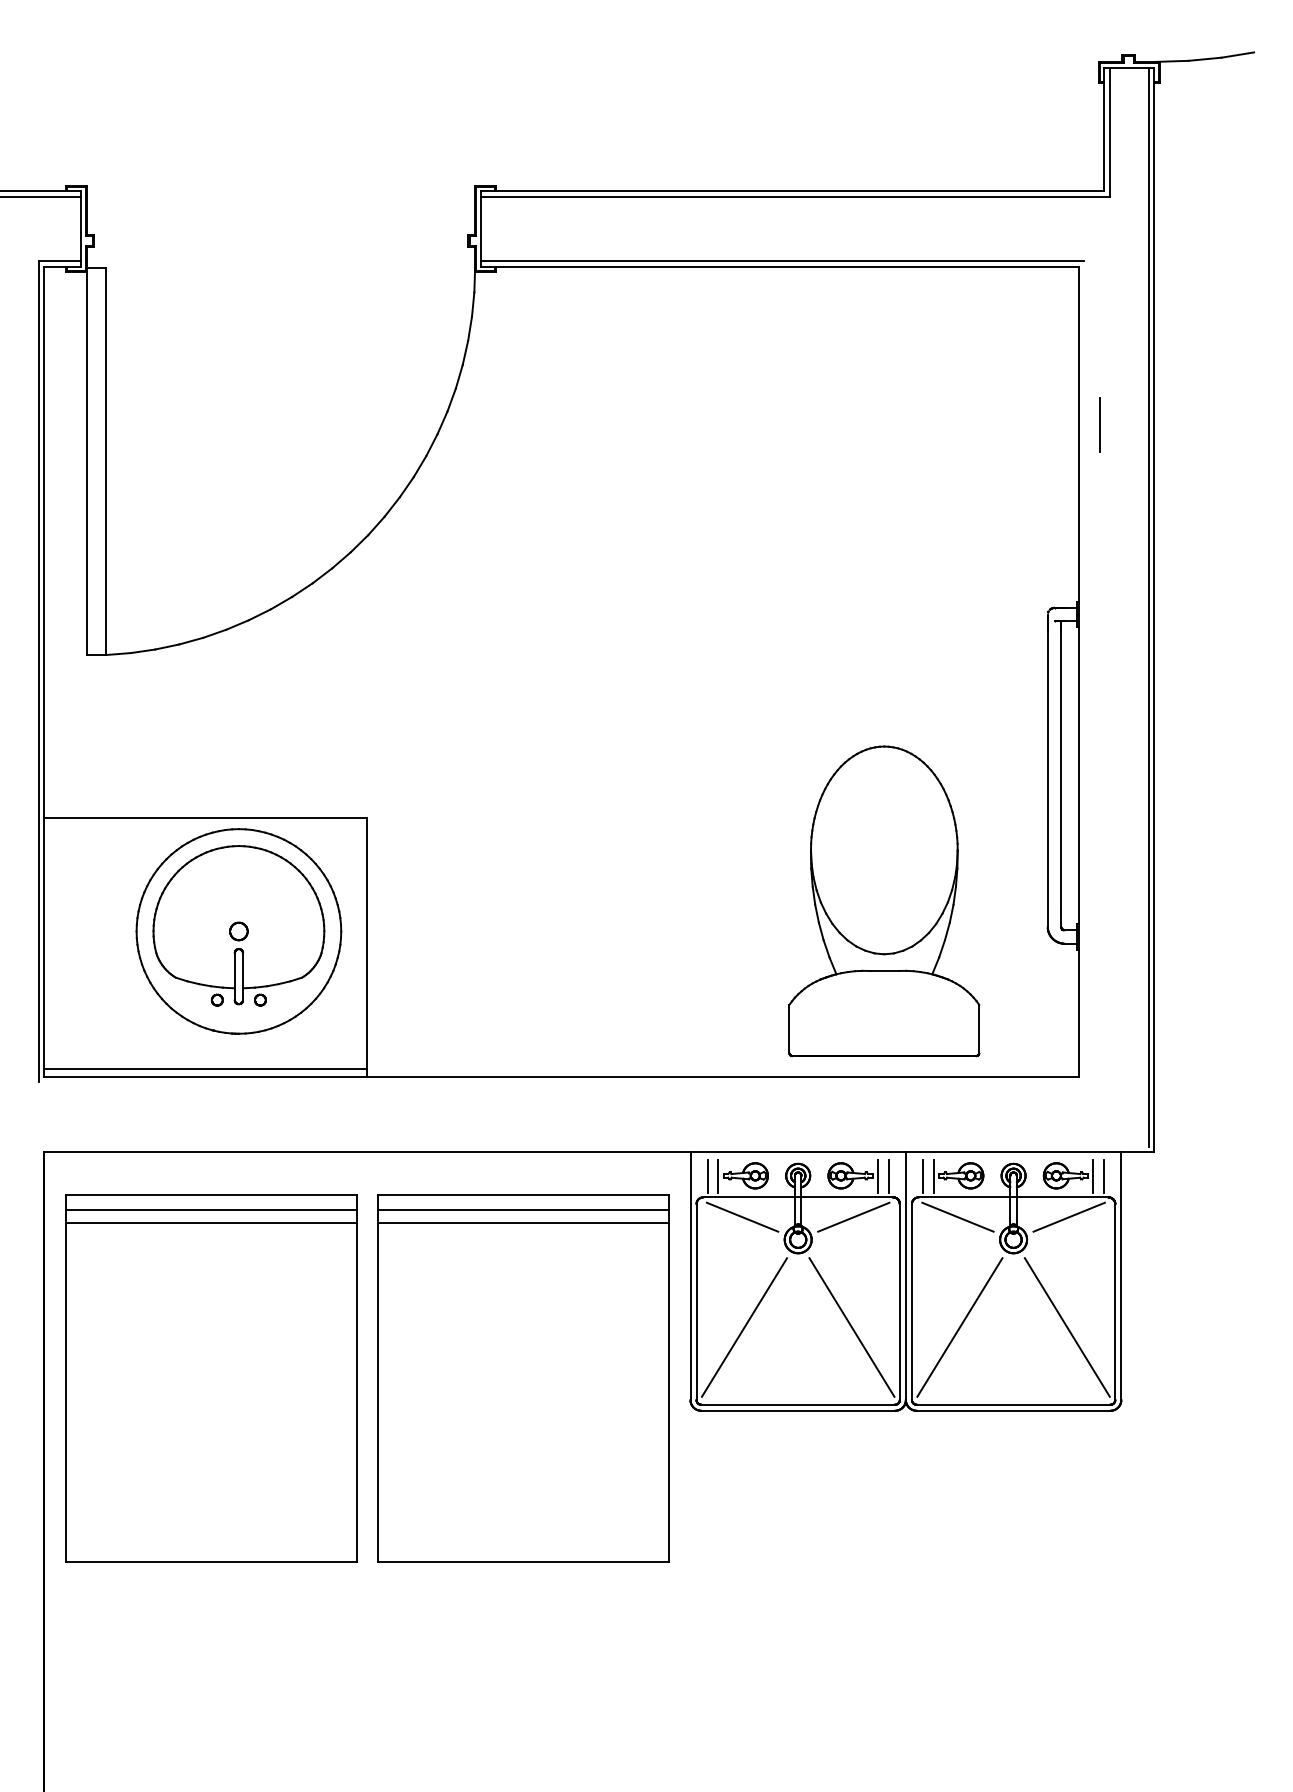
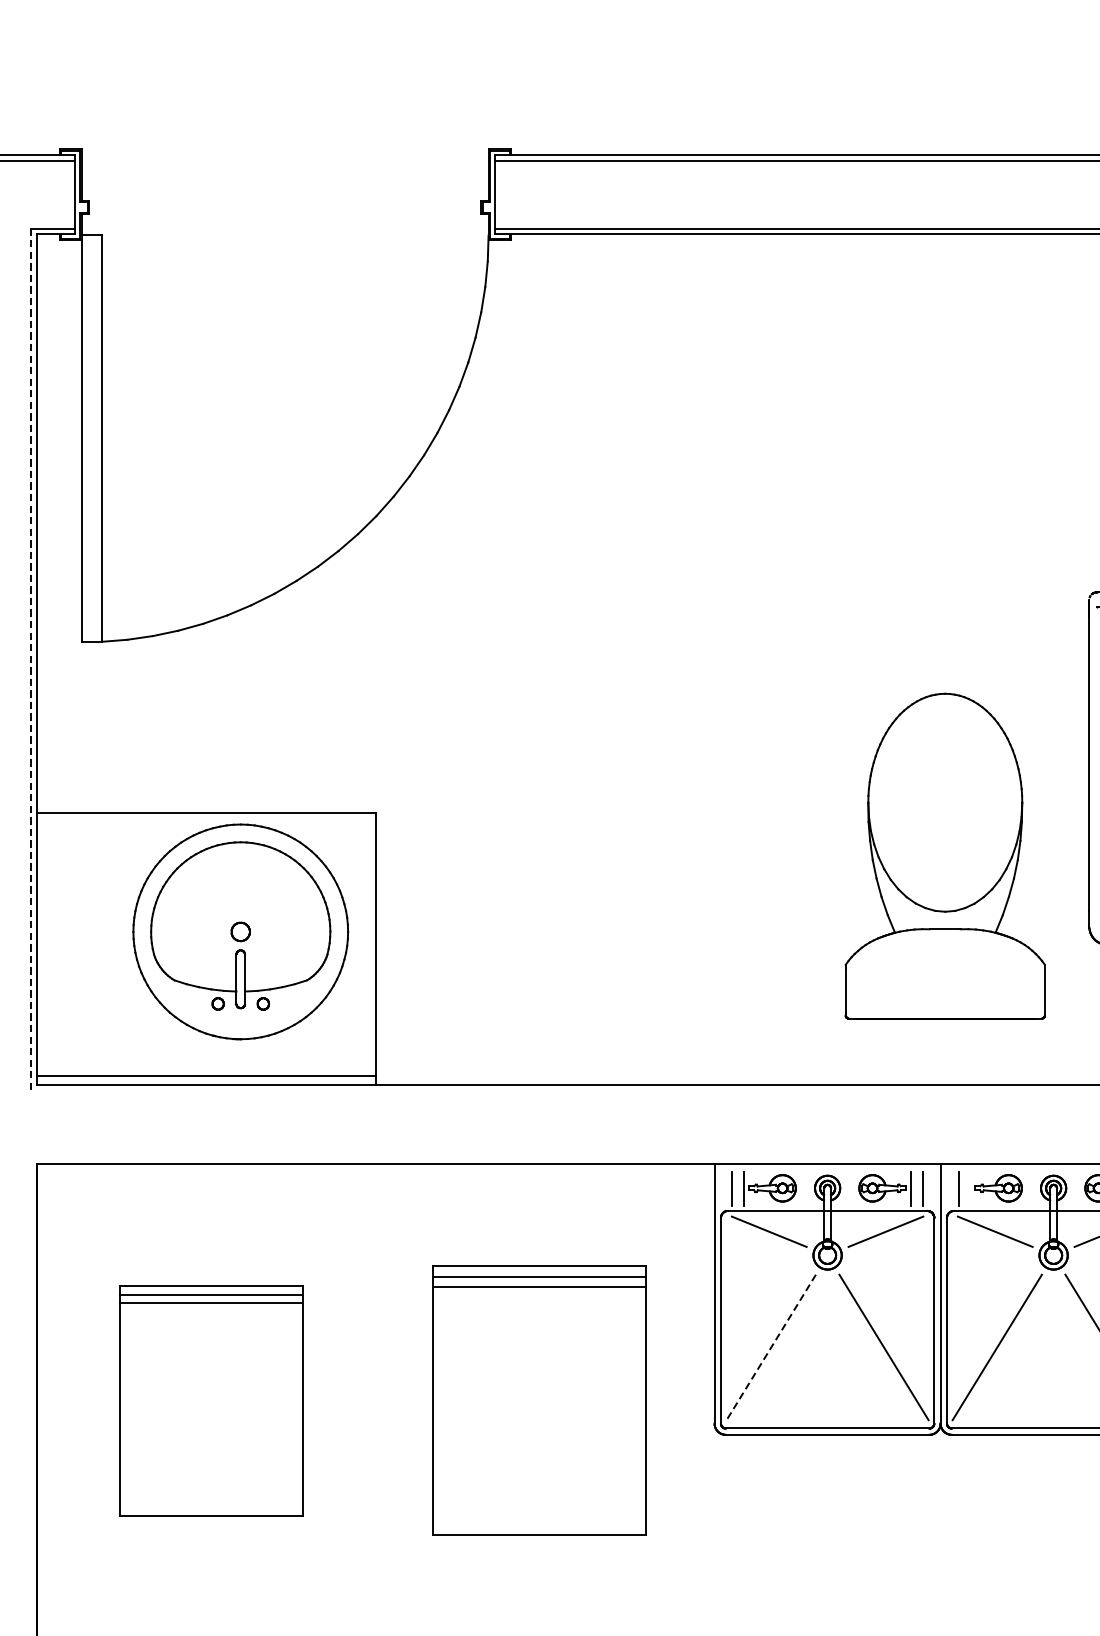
line: (38, 671) -> (30, 659), solid -> dashed
part: (884, 901) -> (945, 856), moved
line: (933, 1176) -> (969, 1189), removed
line: (744, 1327) -> (771, 1347), solid -> dashed
part: (211, 1378) -> (211, 1400), size x0.6
part: (523, 1378) -> (539, 1400), size x0.7

